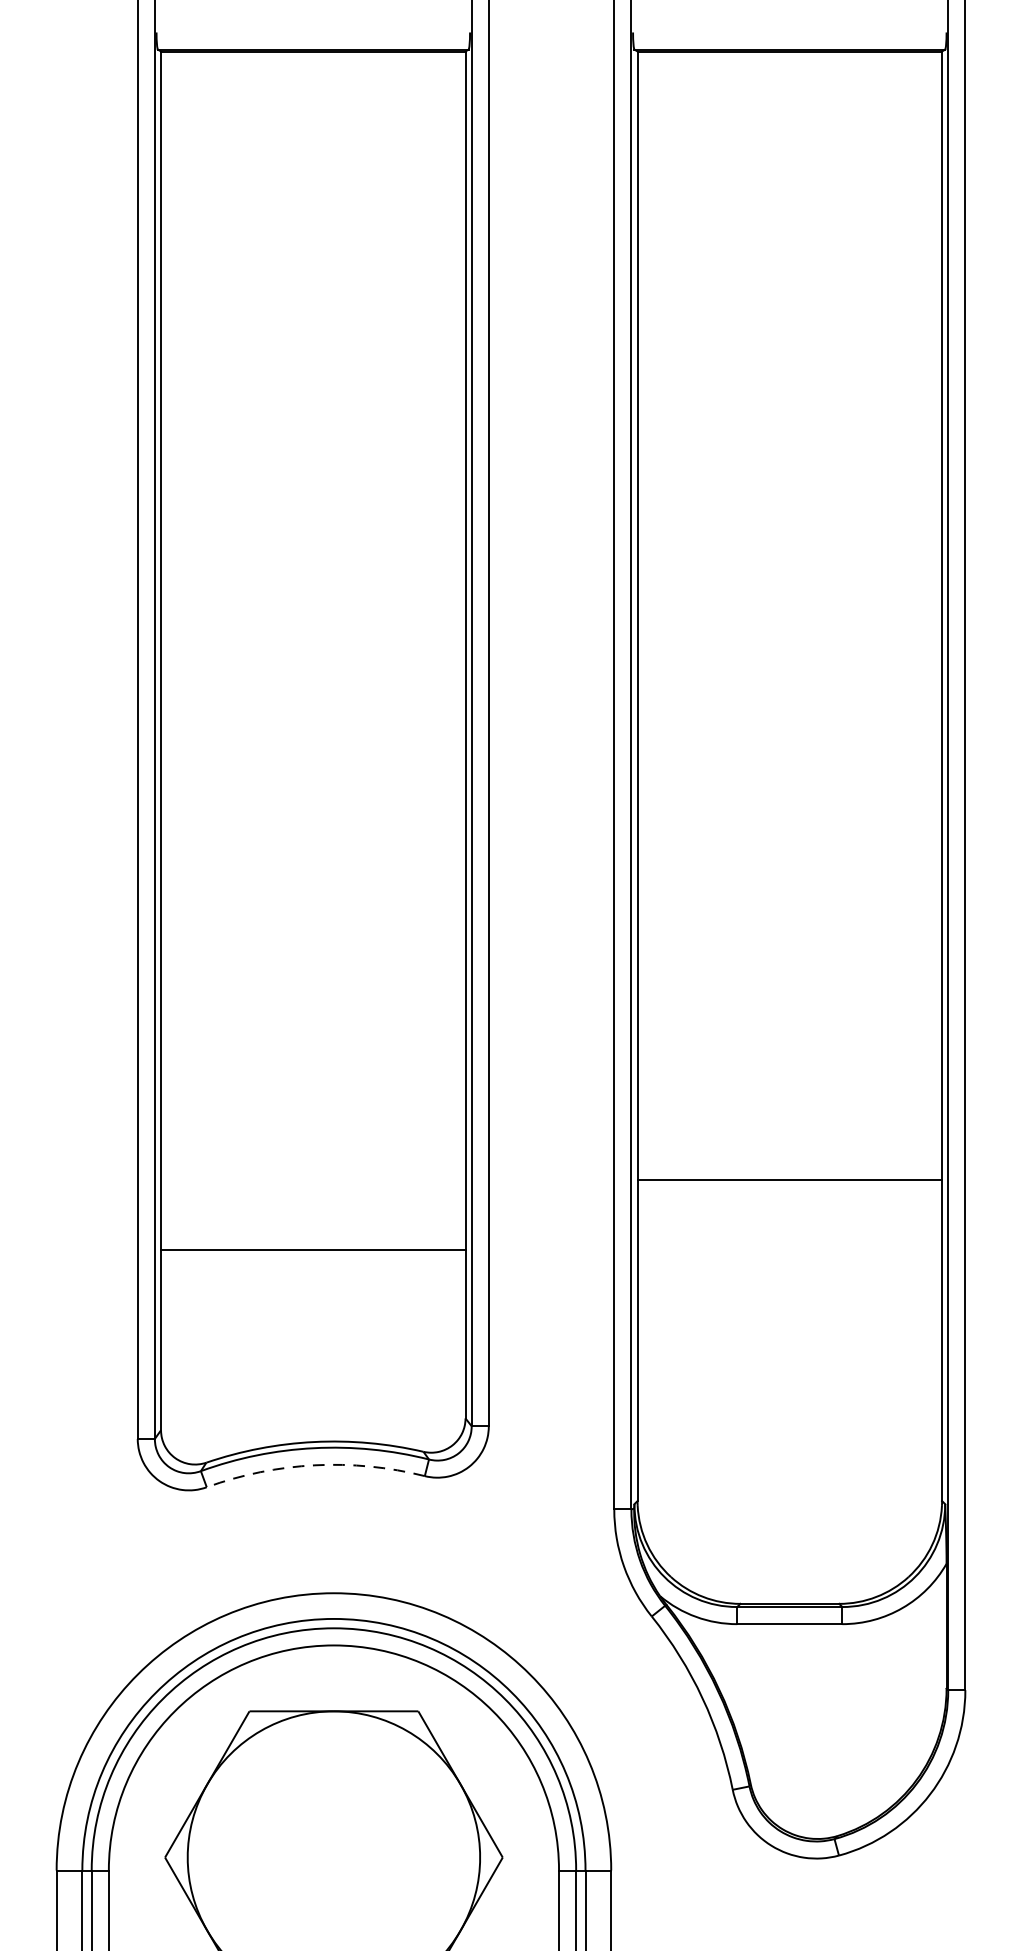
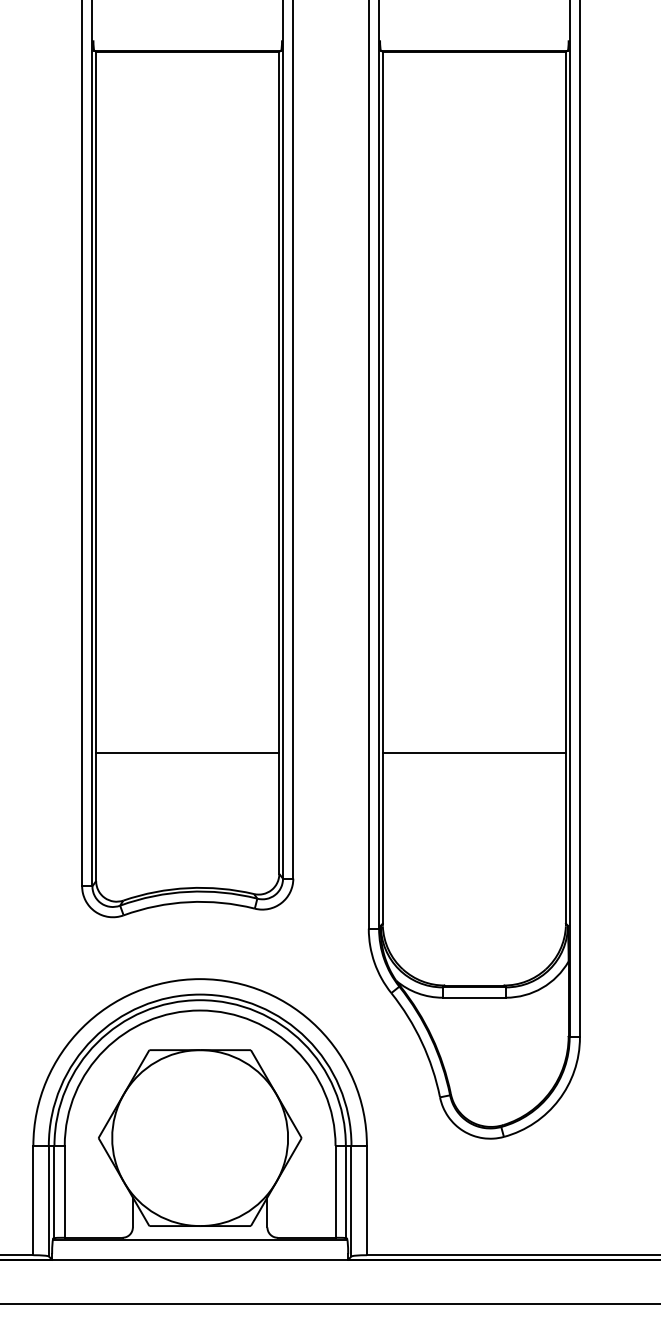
line: (788, 1179) -> (473, 752), moved
line: (312, 1249) -> (187, 752), moved
arc: (314, 1465) -> (188, 902), dashed -> solid

